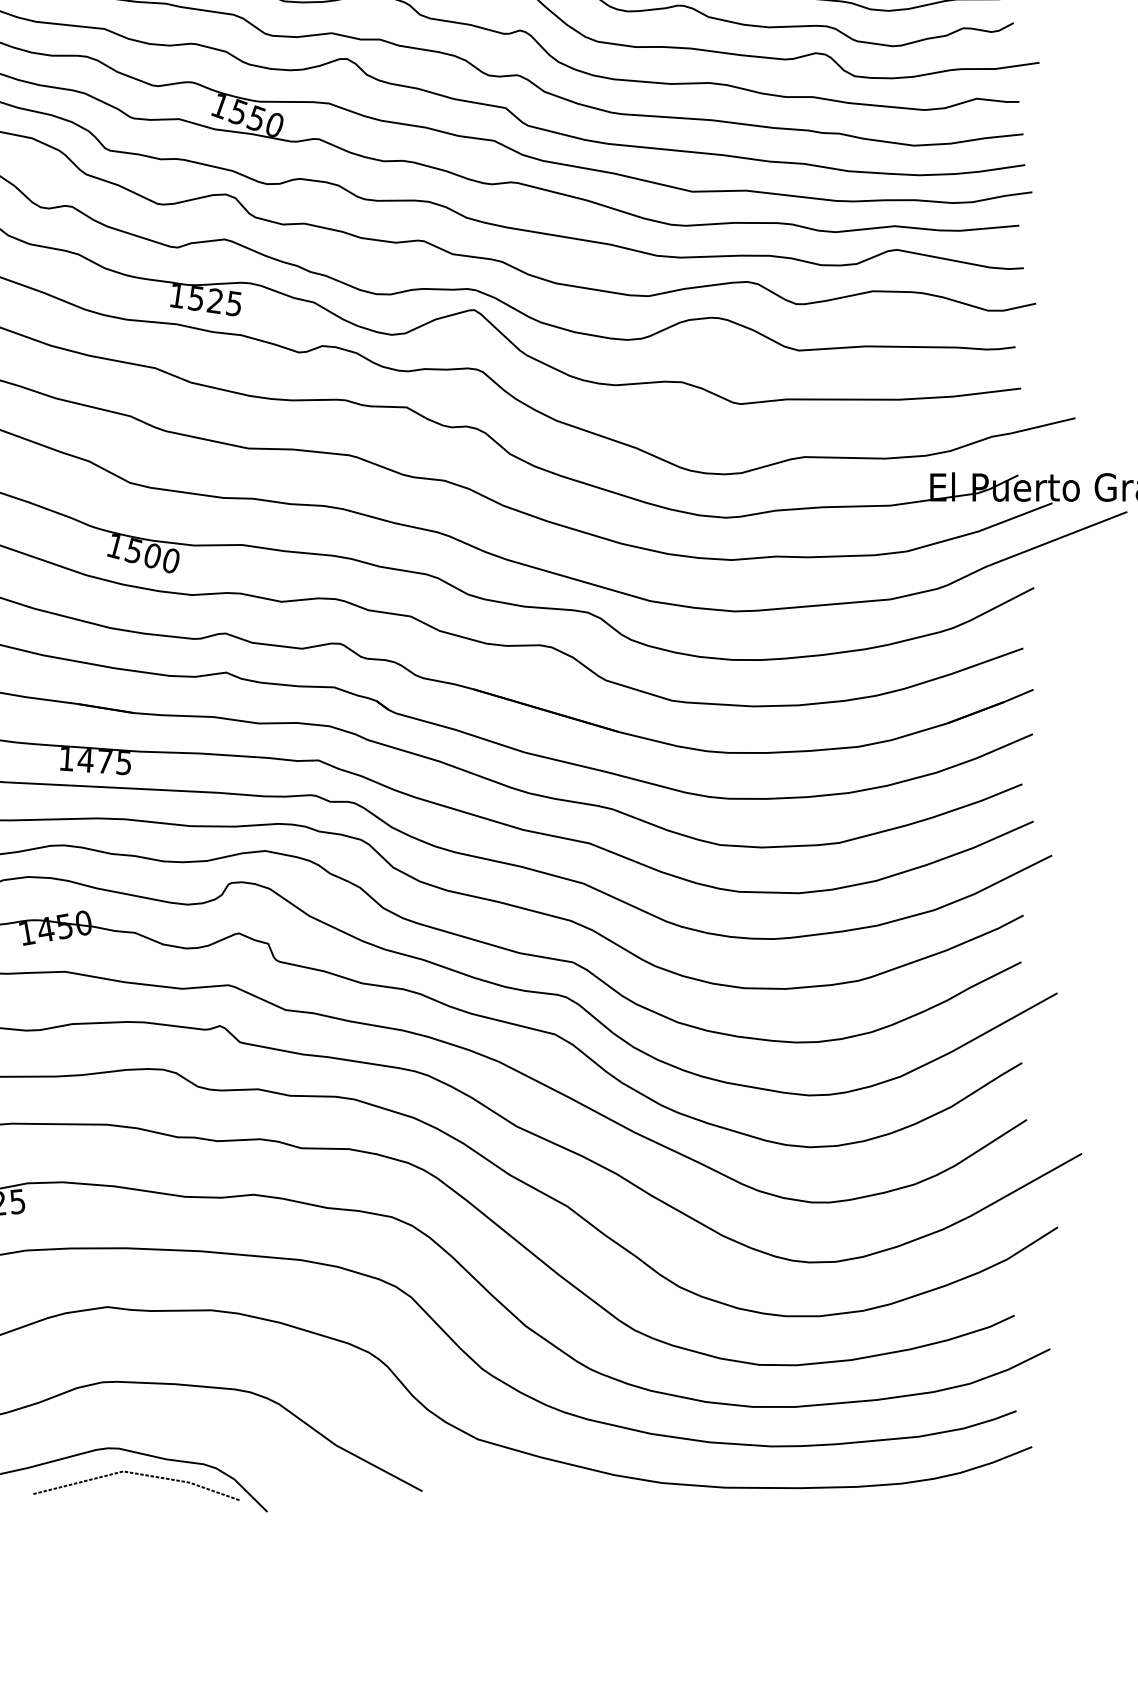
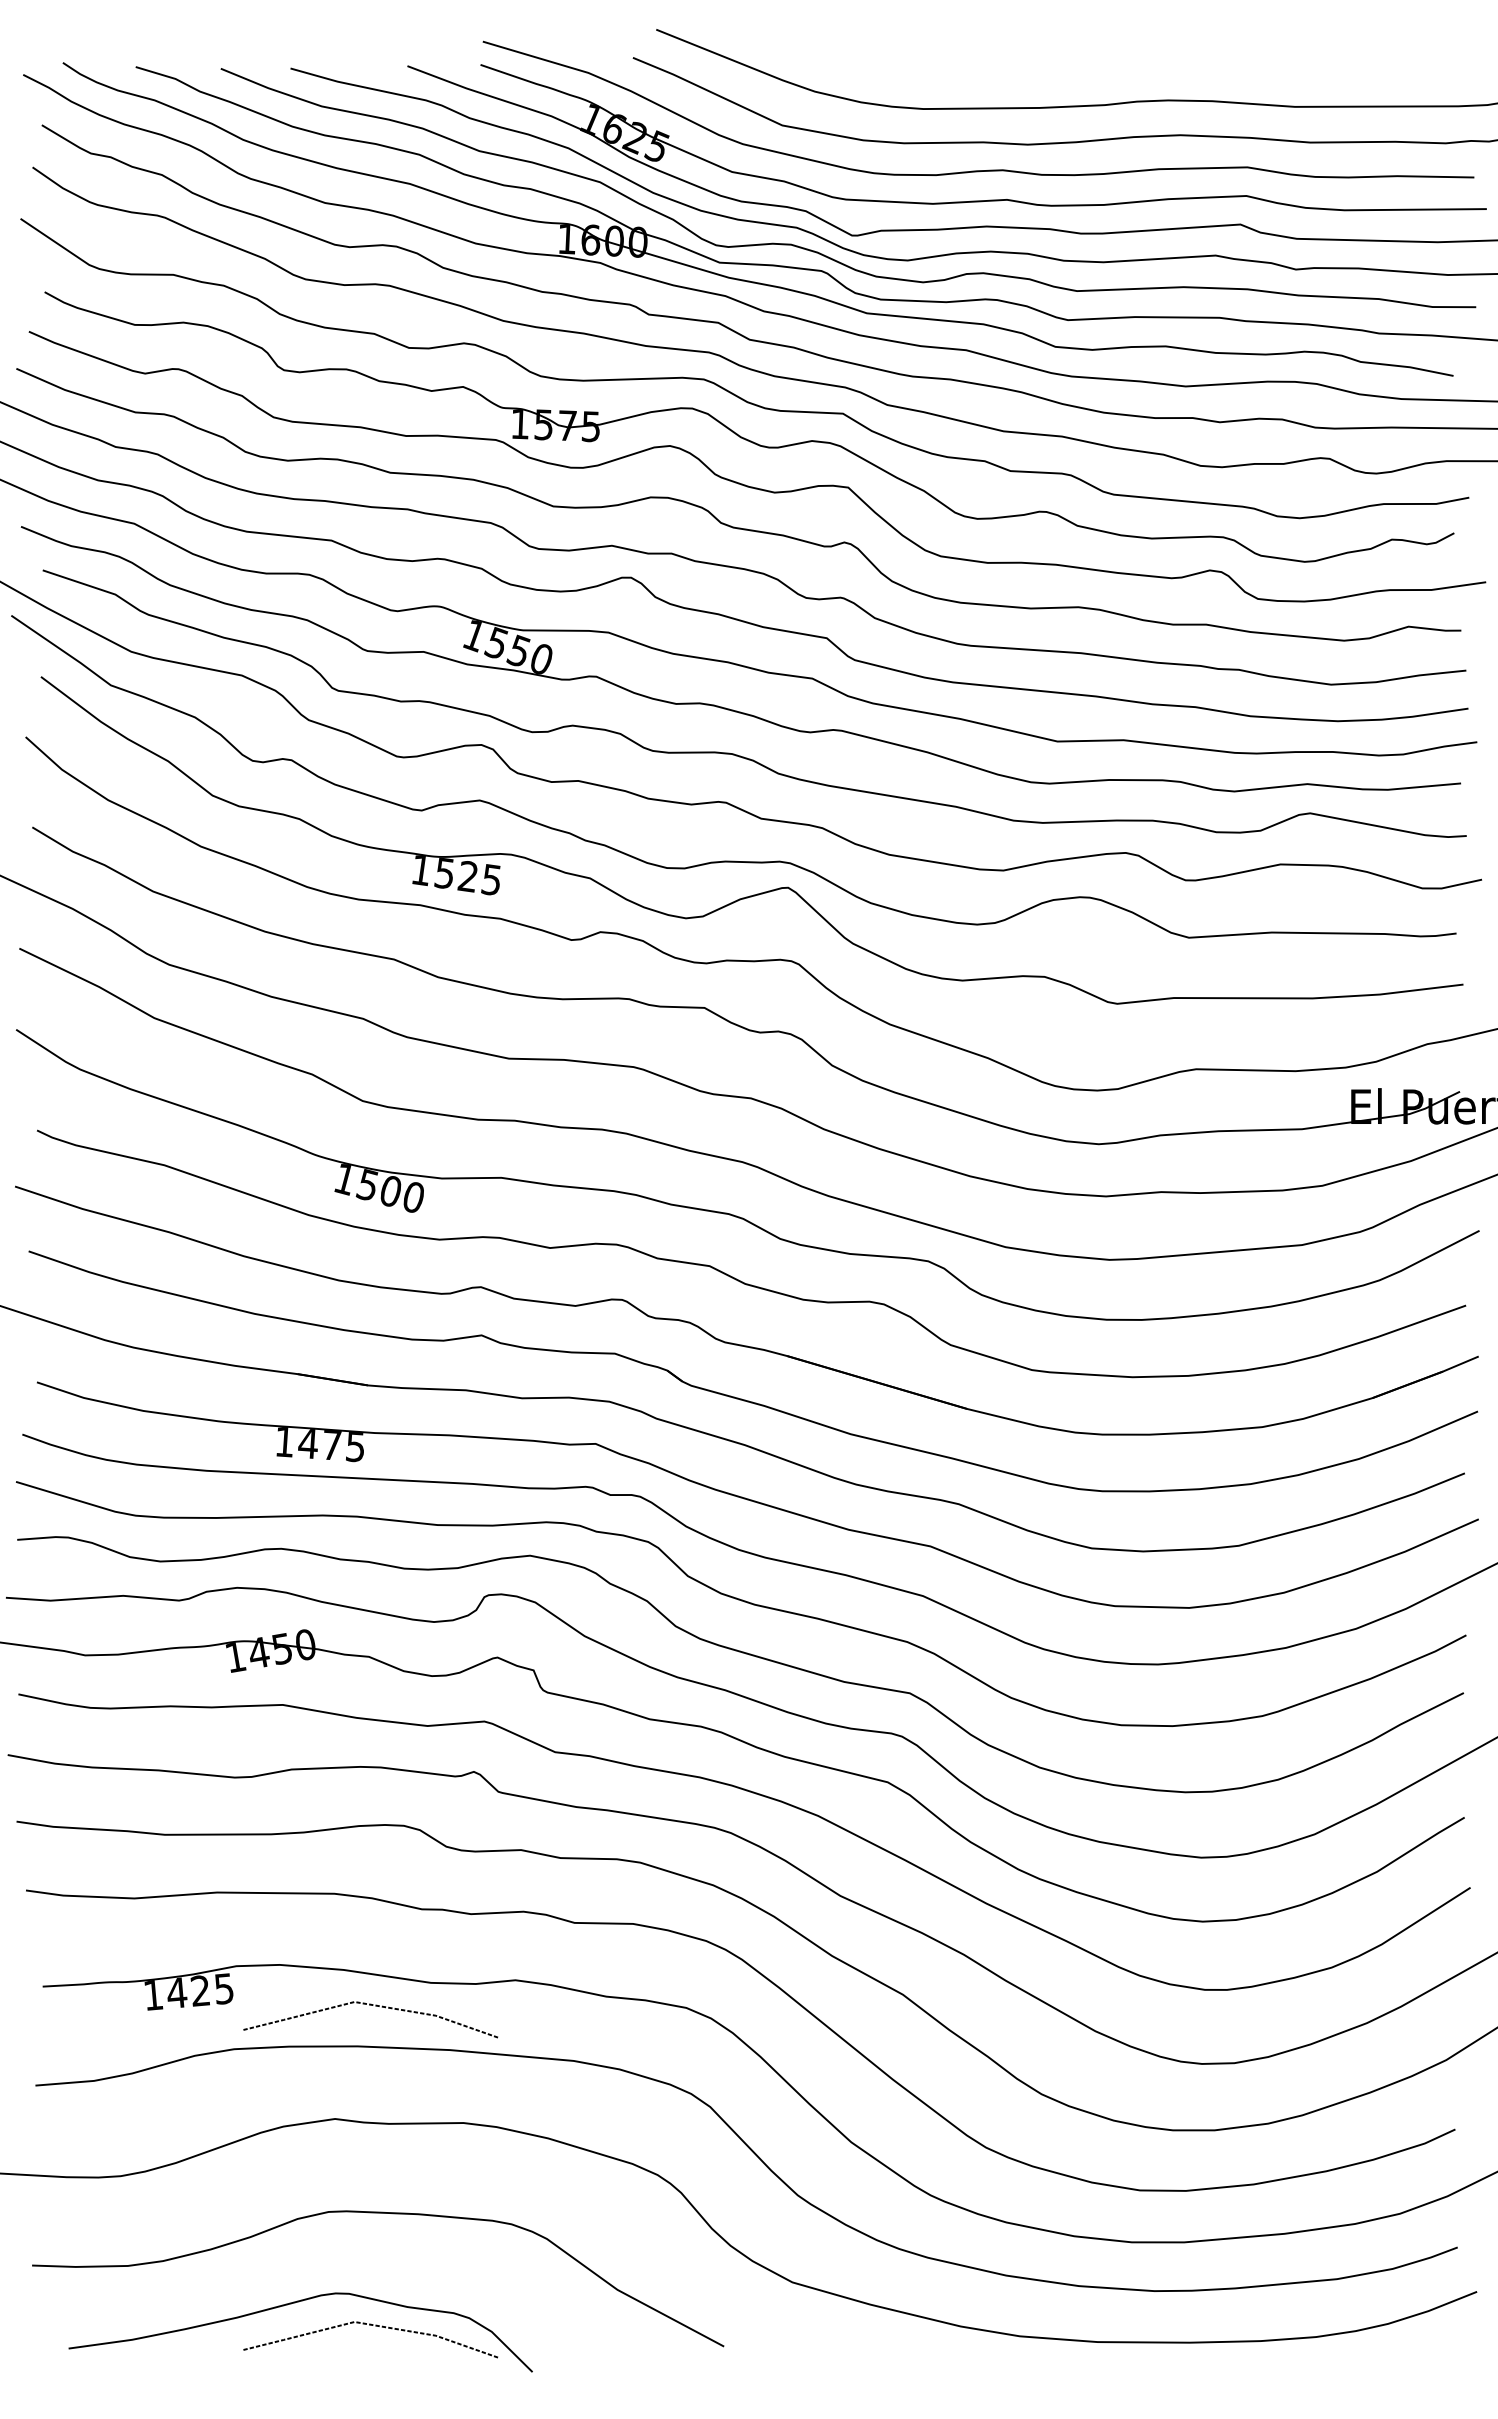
line: (140, 1215) -> (375, 2006), added

